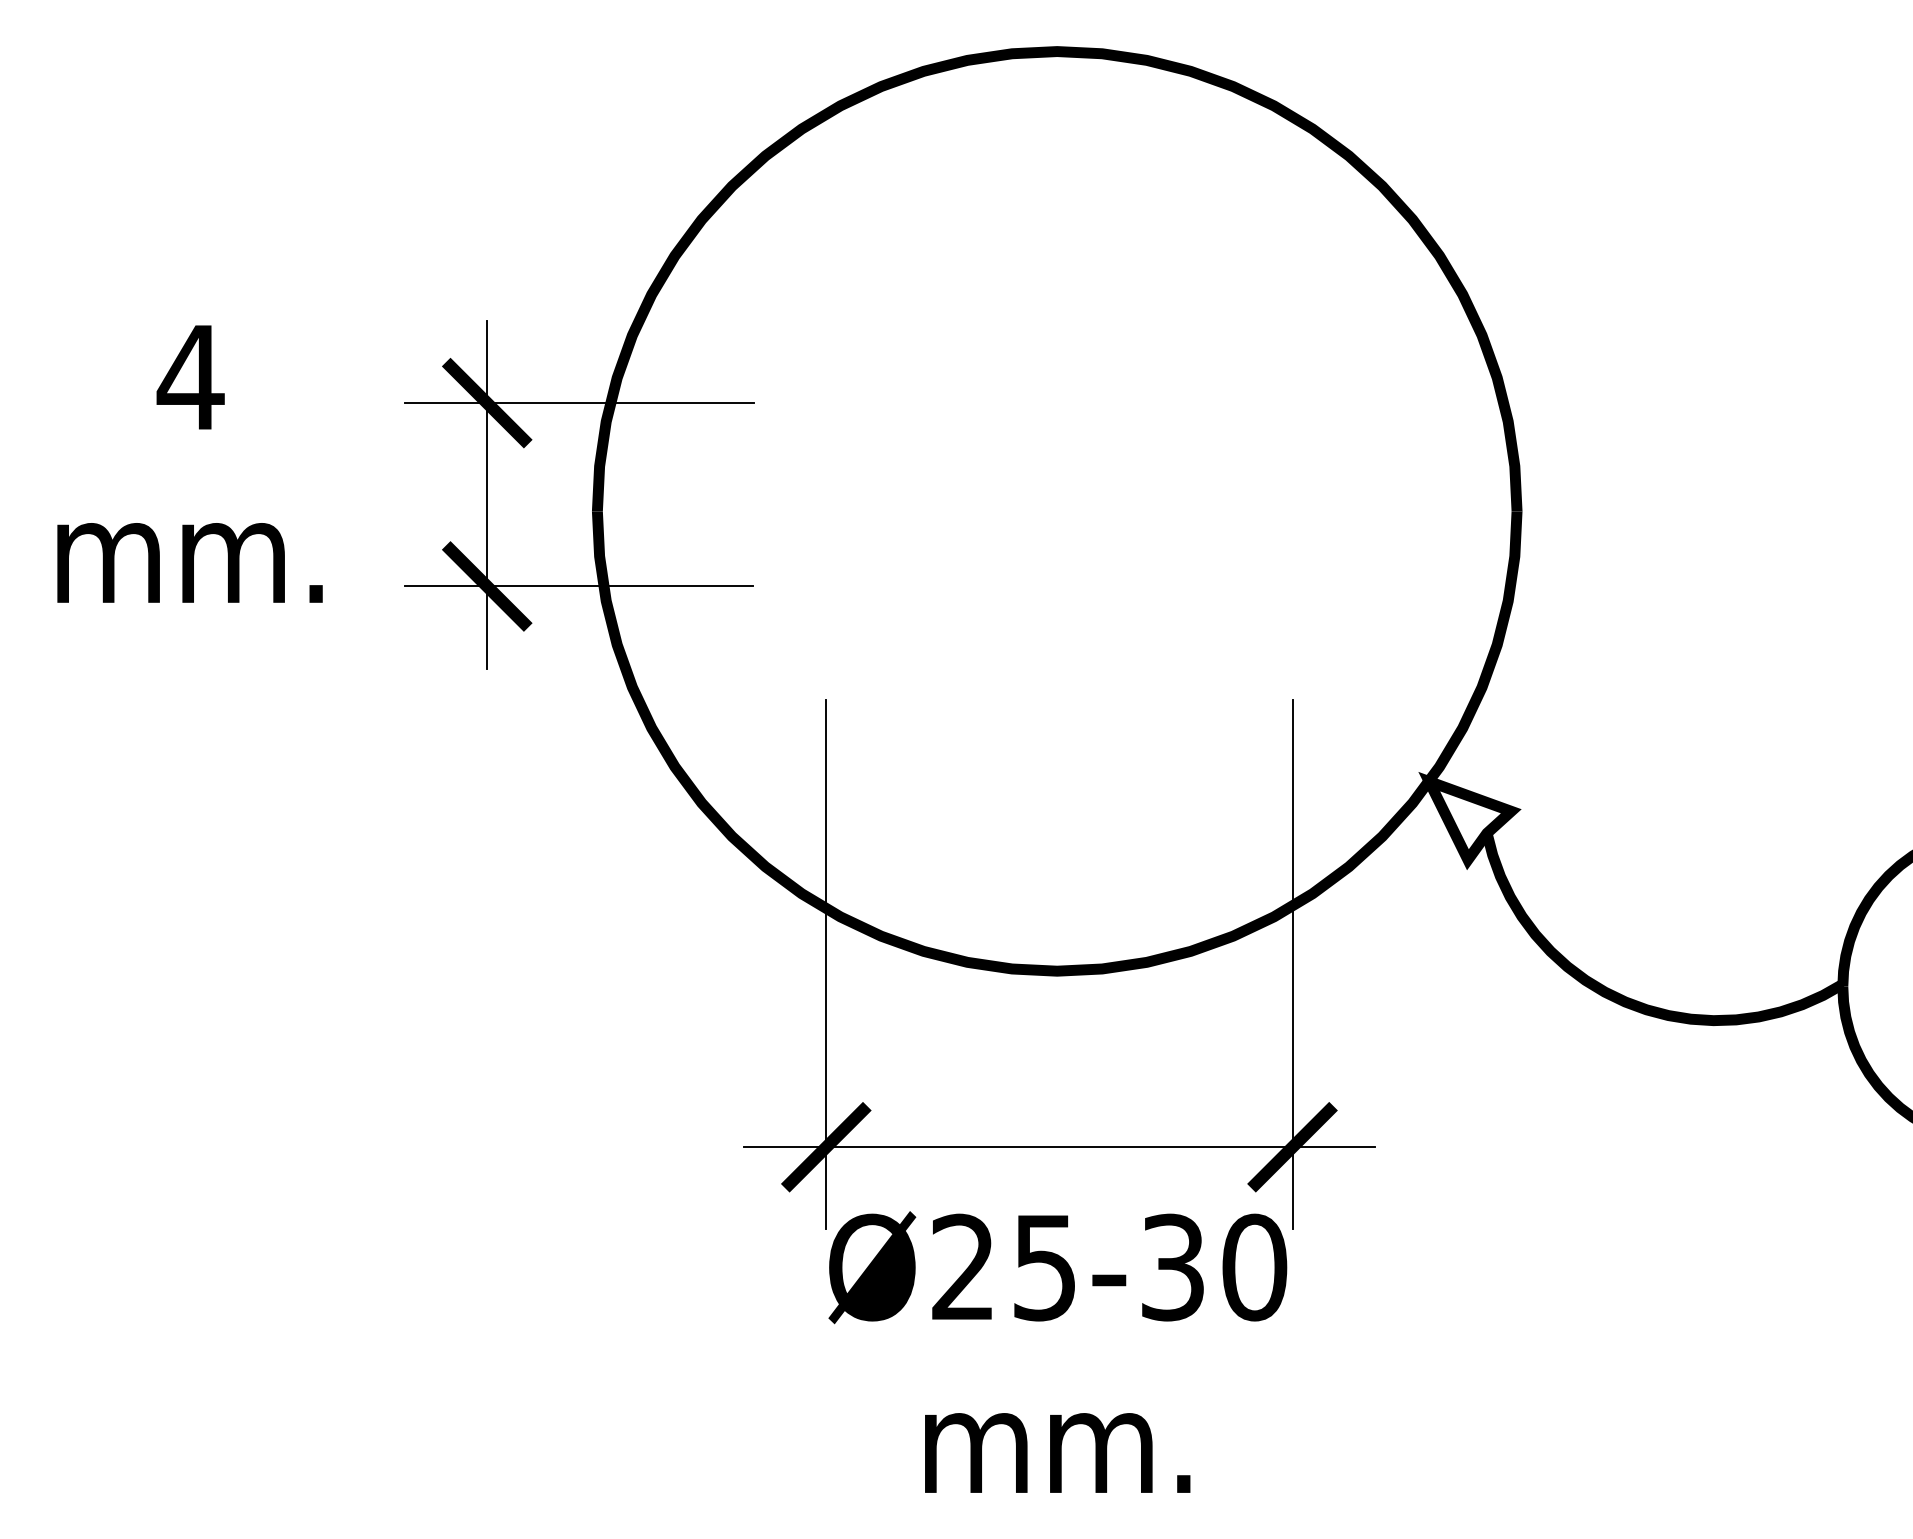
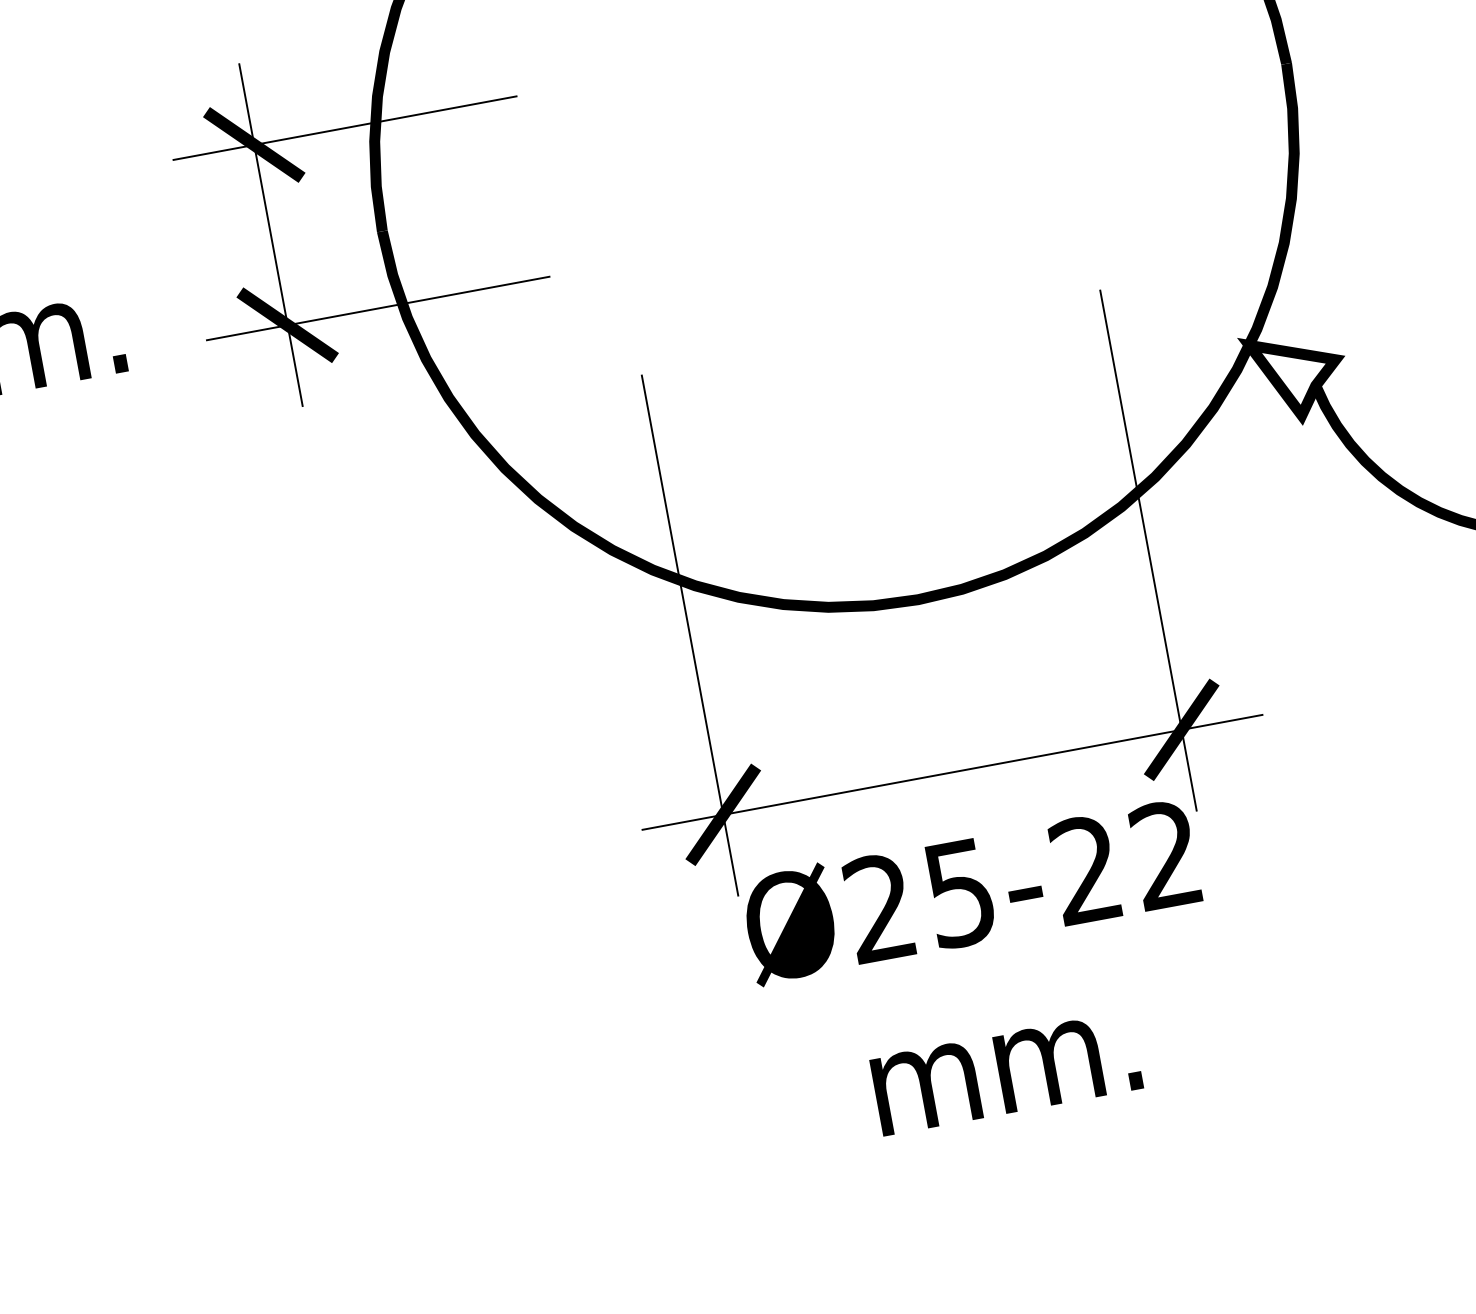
text: (1214, 1267) -> (1126, 862), Ø25-30 -> Ø25-22

